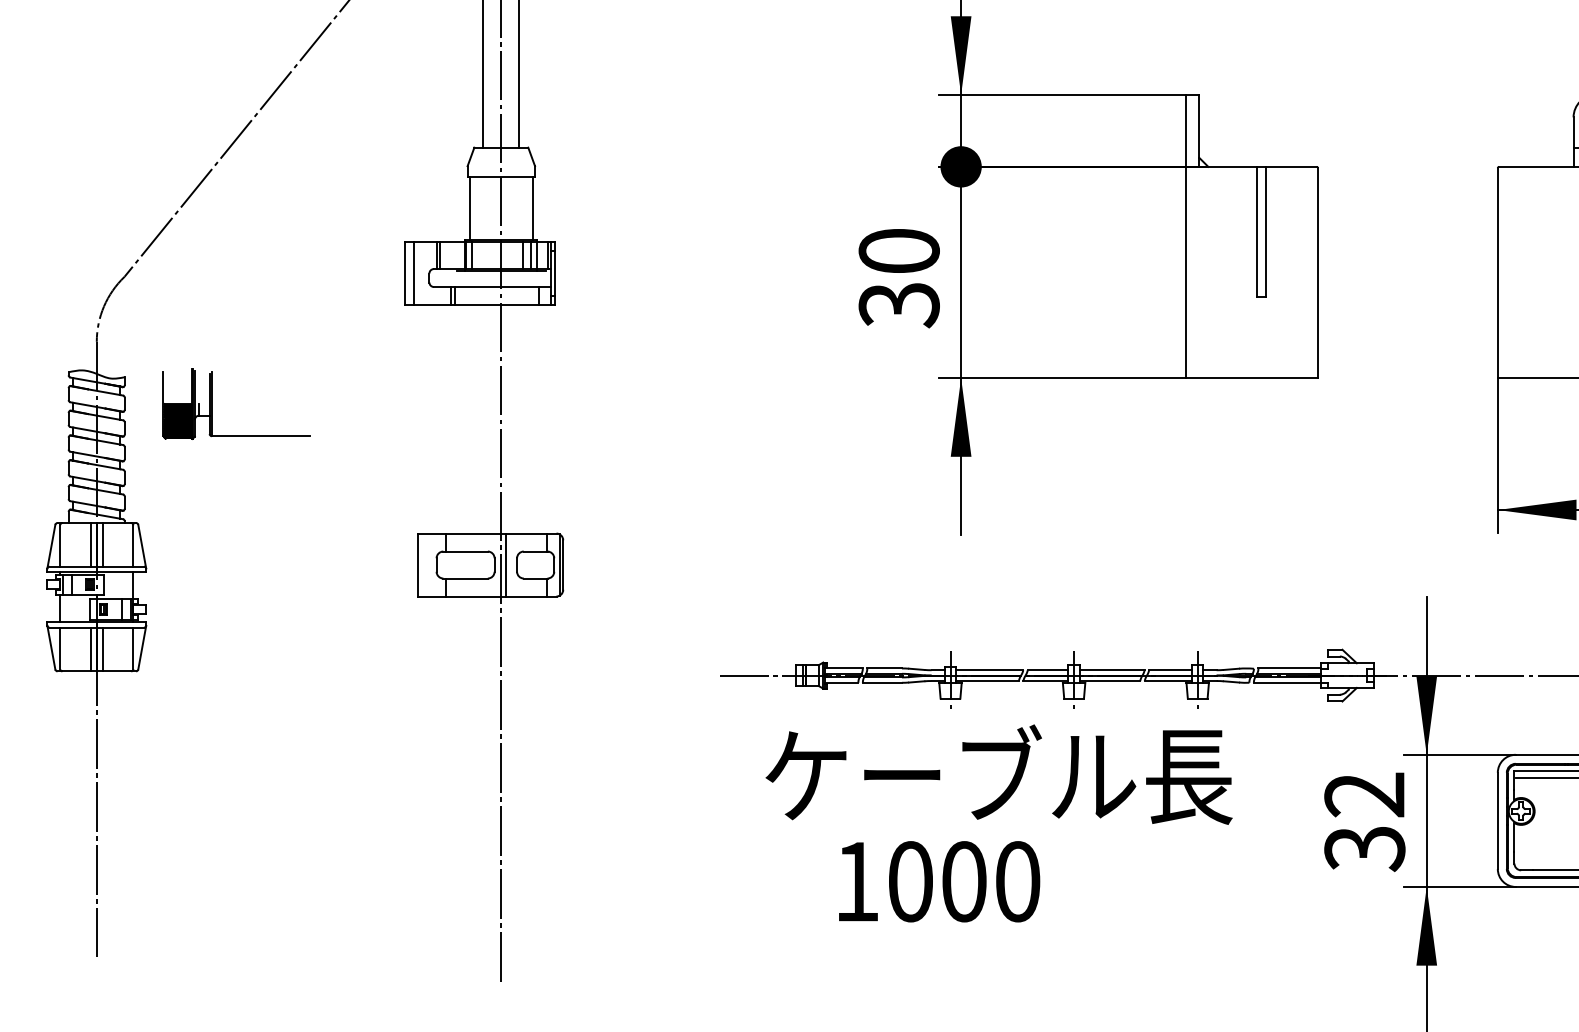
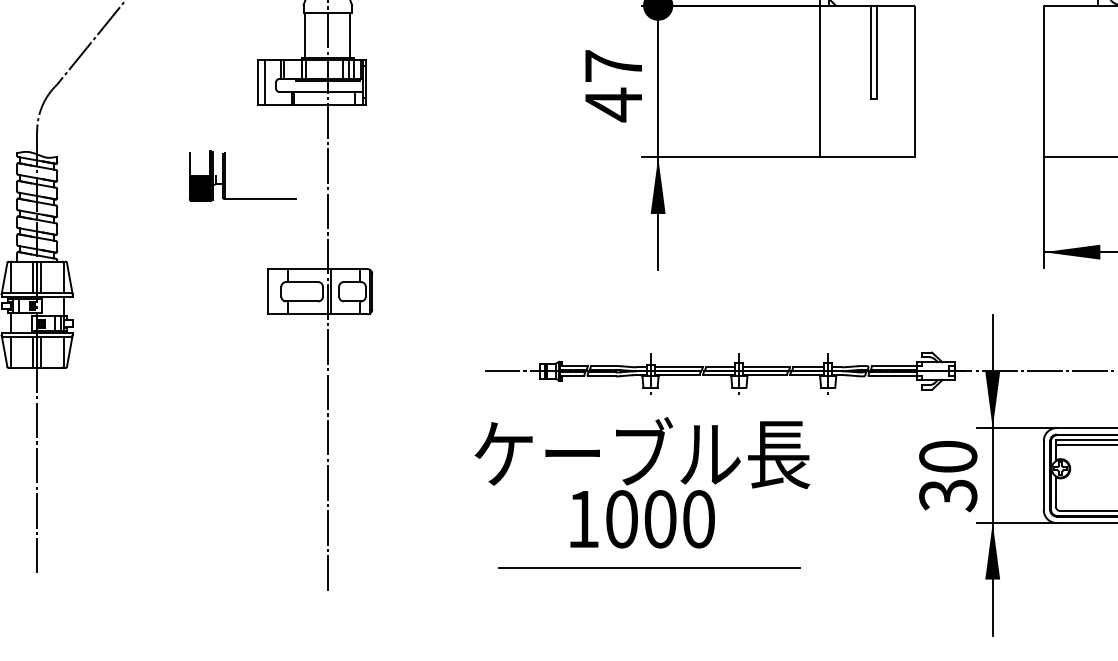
text: (898, 278) -> (613, 85), 30 -> 47
part: (212, 403) -> (225, 175), moved
text: (998, 774) -> (641, 453), moved
text: (1364, 794) -> (948, 456), 32 -> 30
line: (948, 949) -> (649, 567), added

